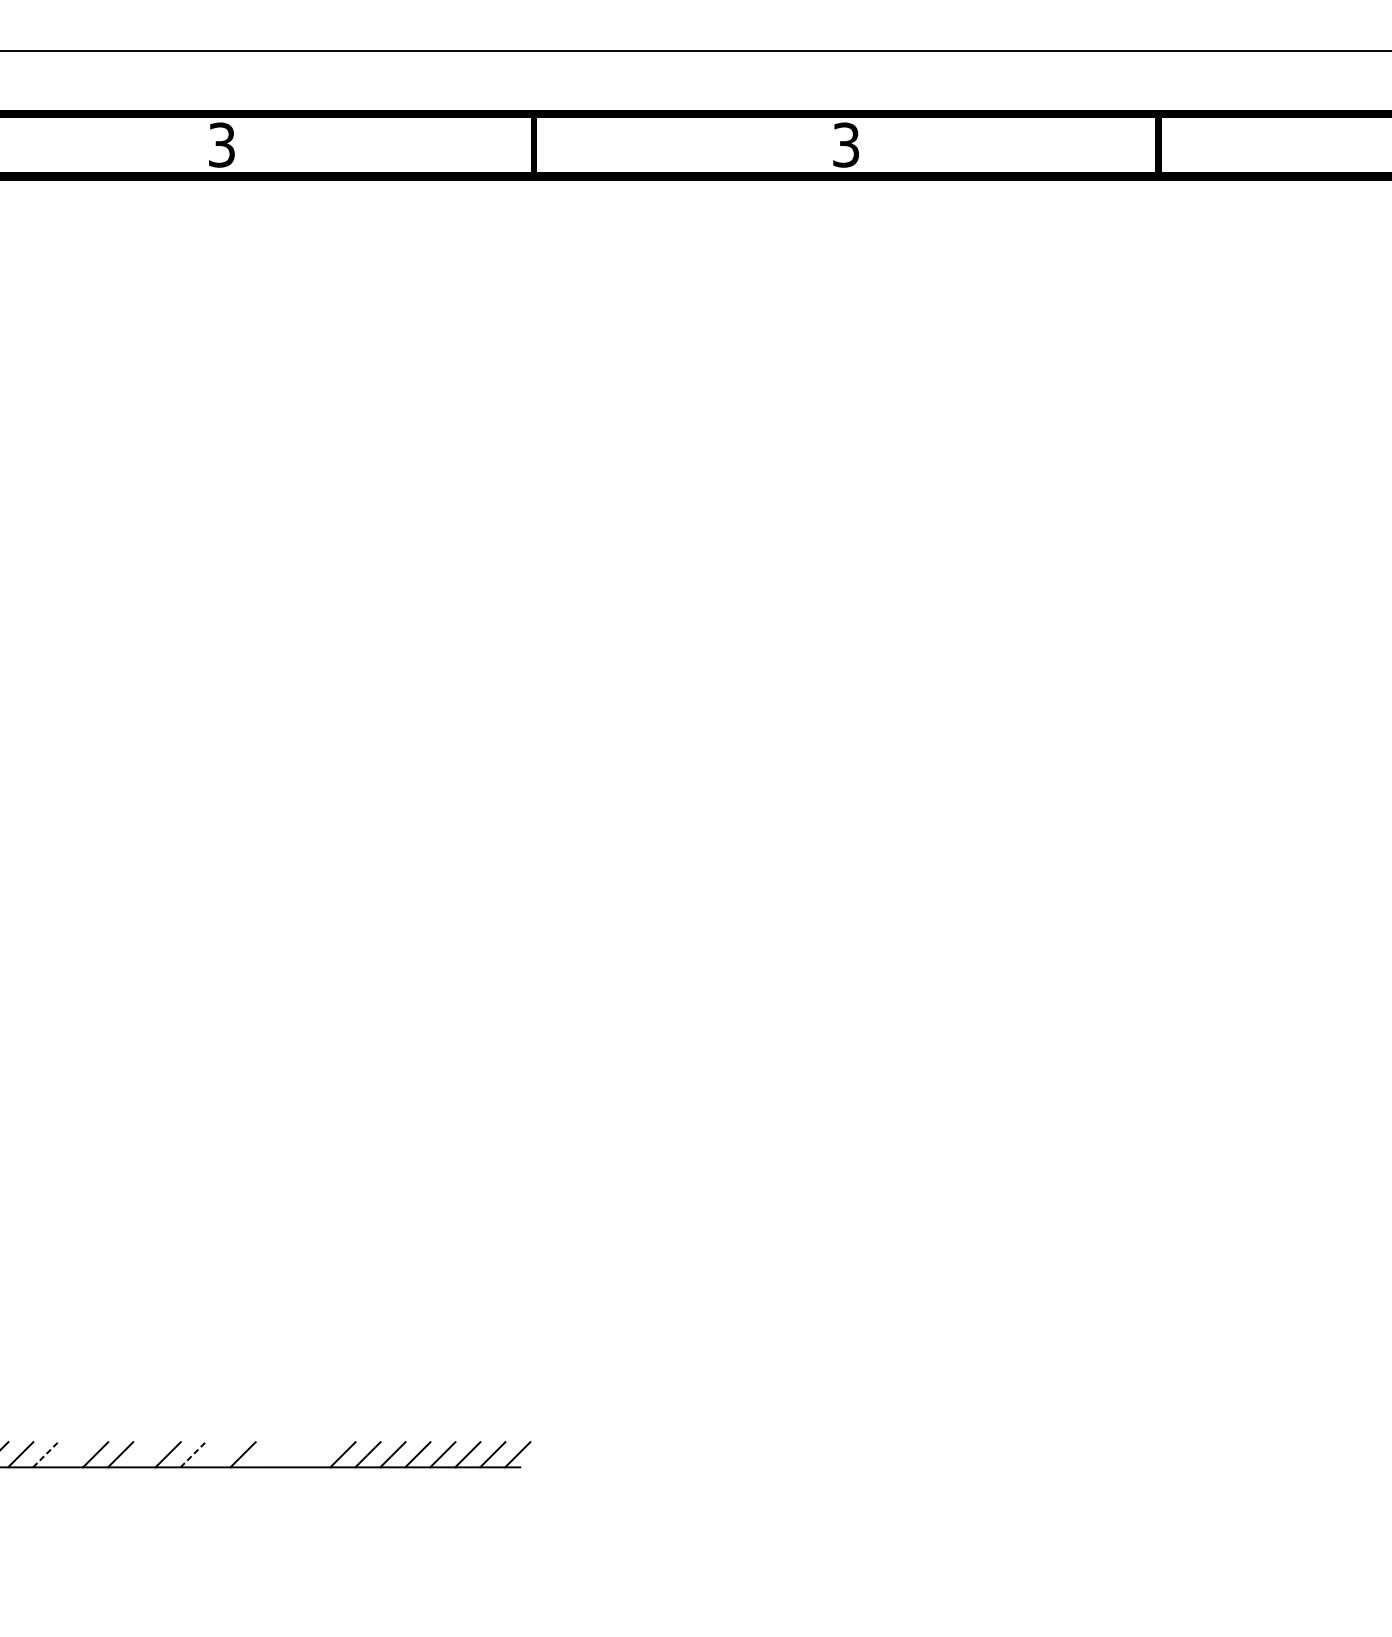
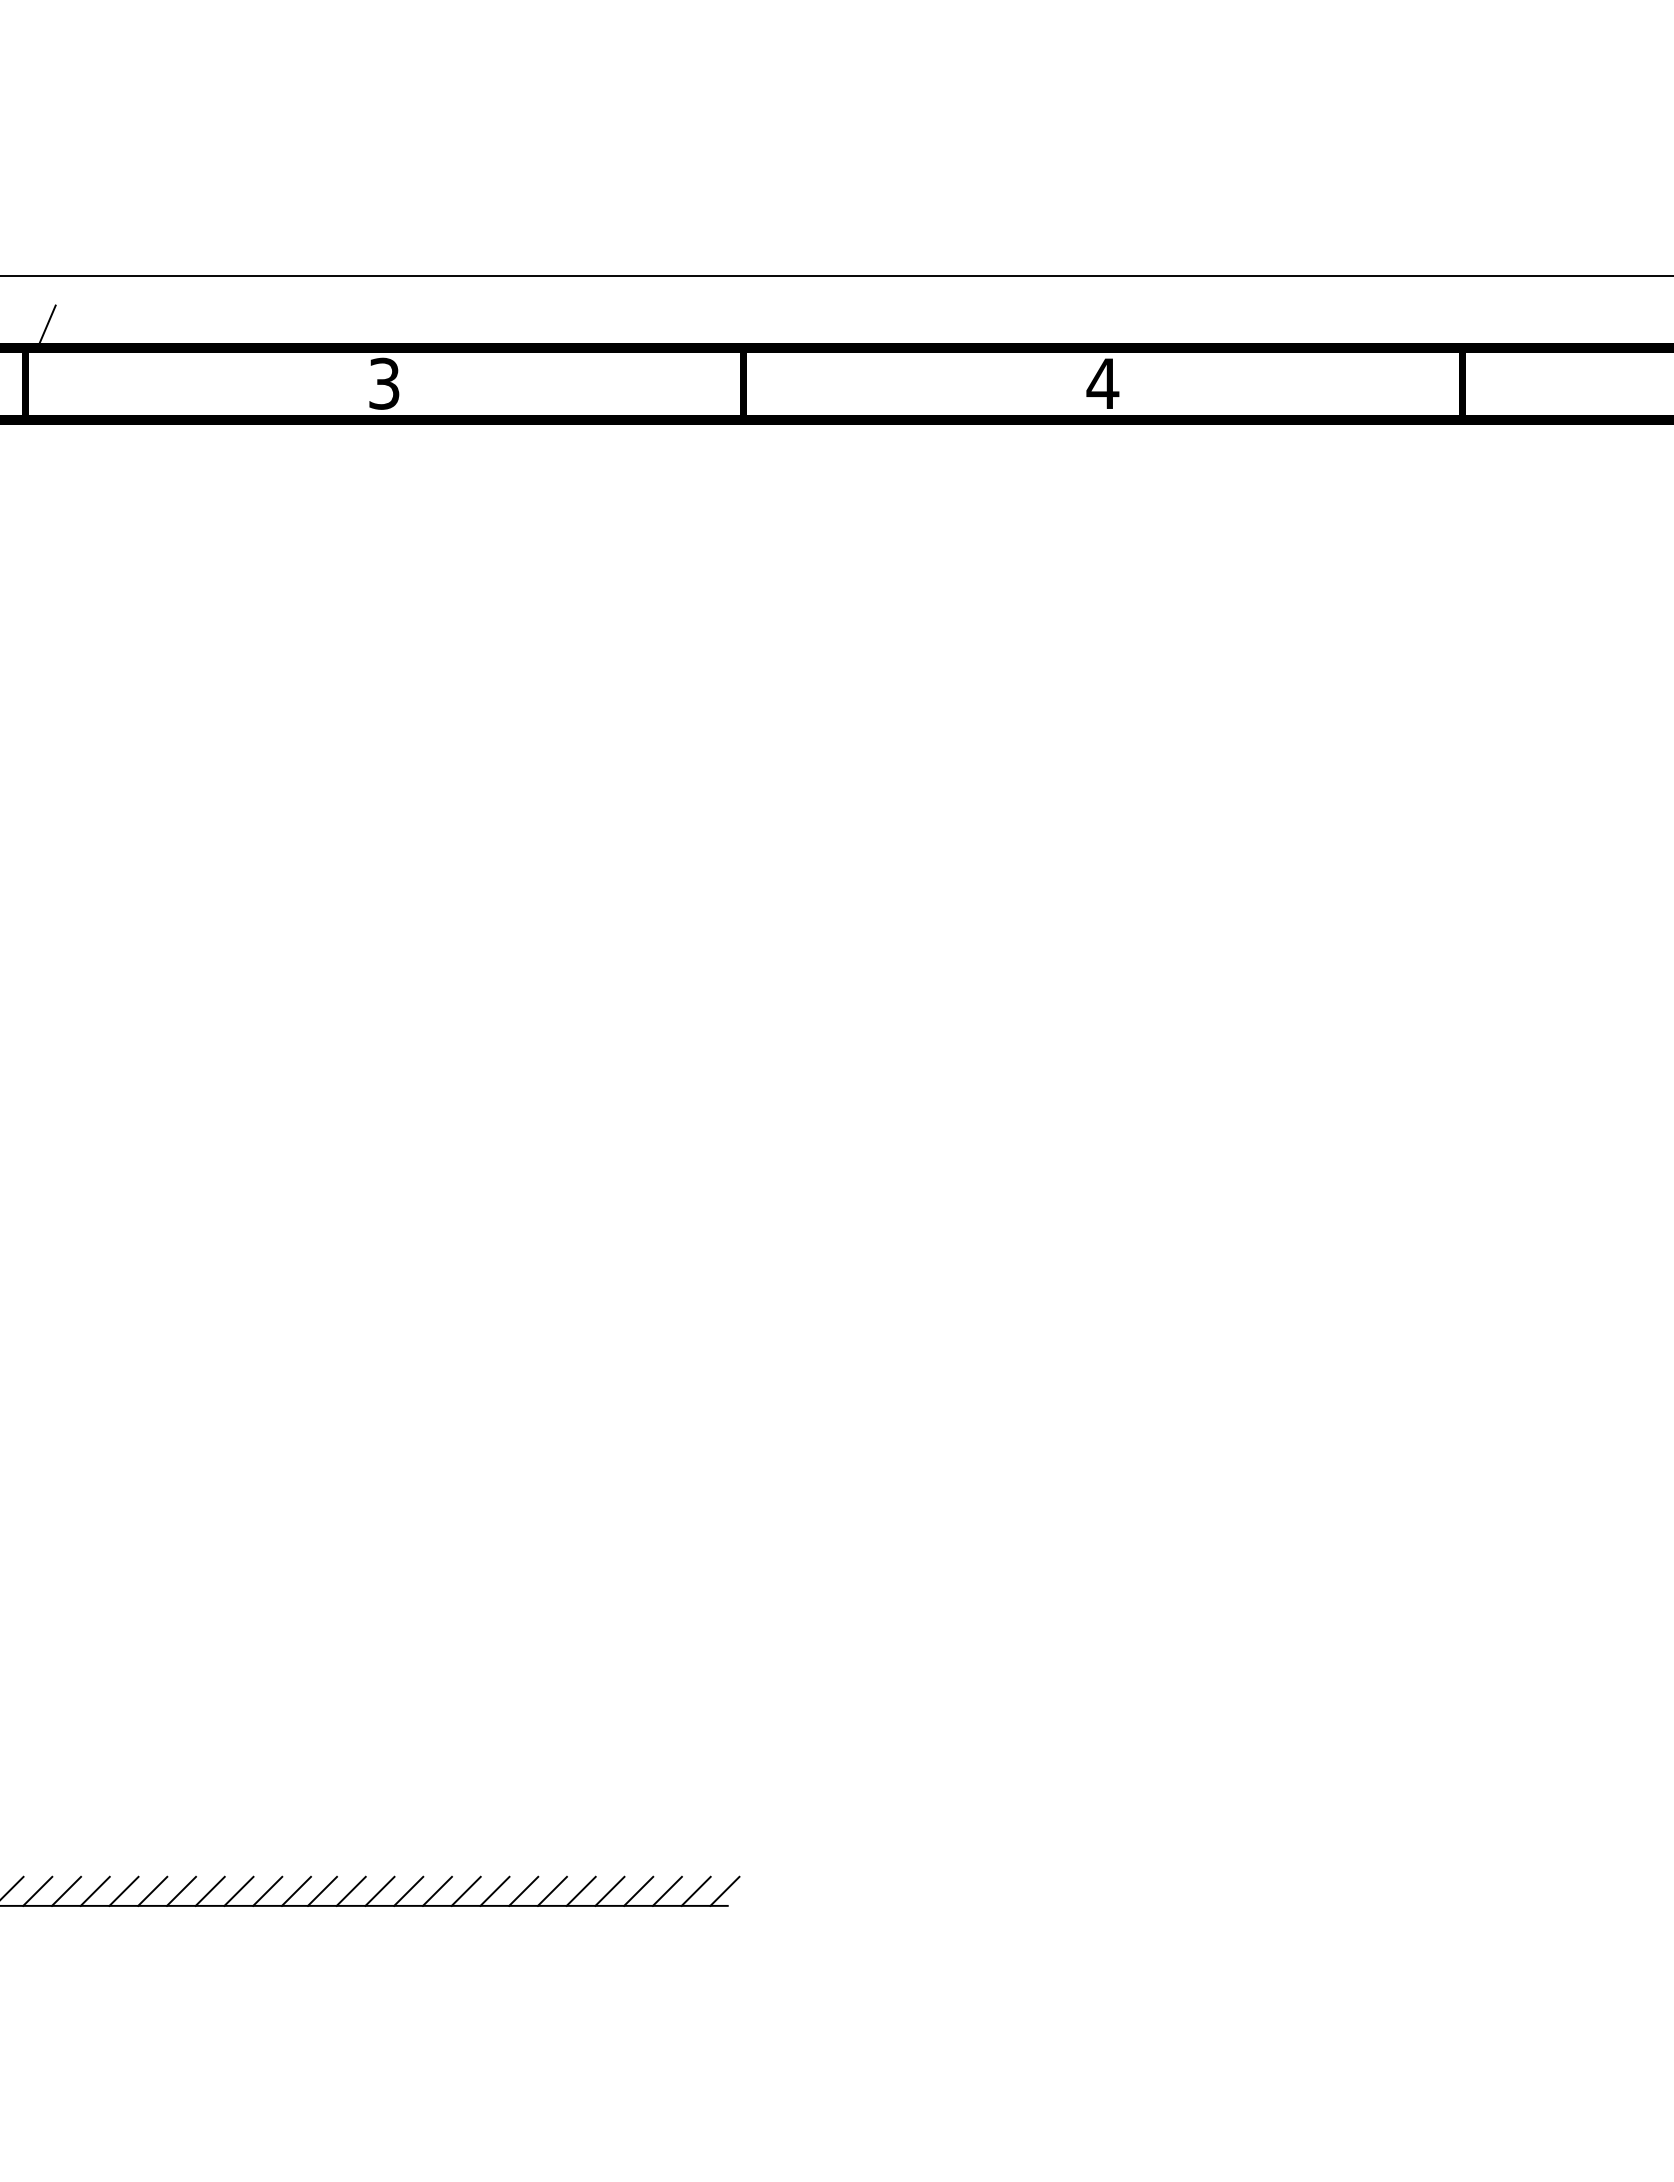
text: (845, 144) -> (1102, 383), 3 -> 4
line: (70, 1453) -> (209, 1890), added
line: (144, 1453) -> (295, 1890), added
line: (217, 1453) -> (379, 1890), added
line: (267, 1453) -> (436, 1890), added
line: (292, 1453) -> (465, 1890), added
line: (317, 1453) -> (494, 1890), added
line: (45, 1454) -> (181, 1891), dashed -> solid
line: (193, 1454) -> (351, 1891), dashed -> solid

